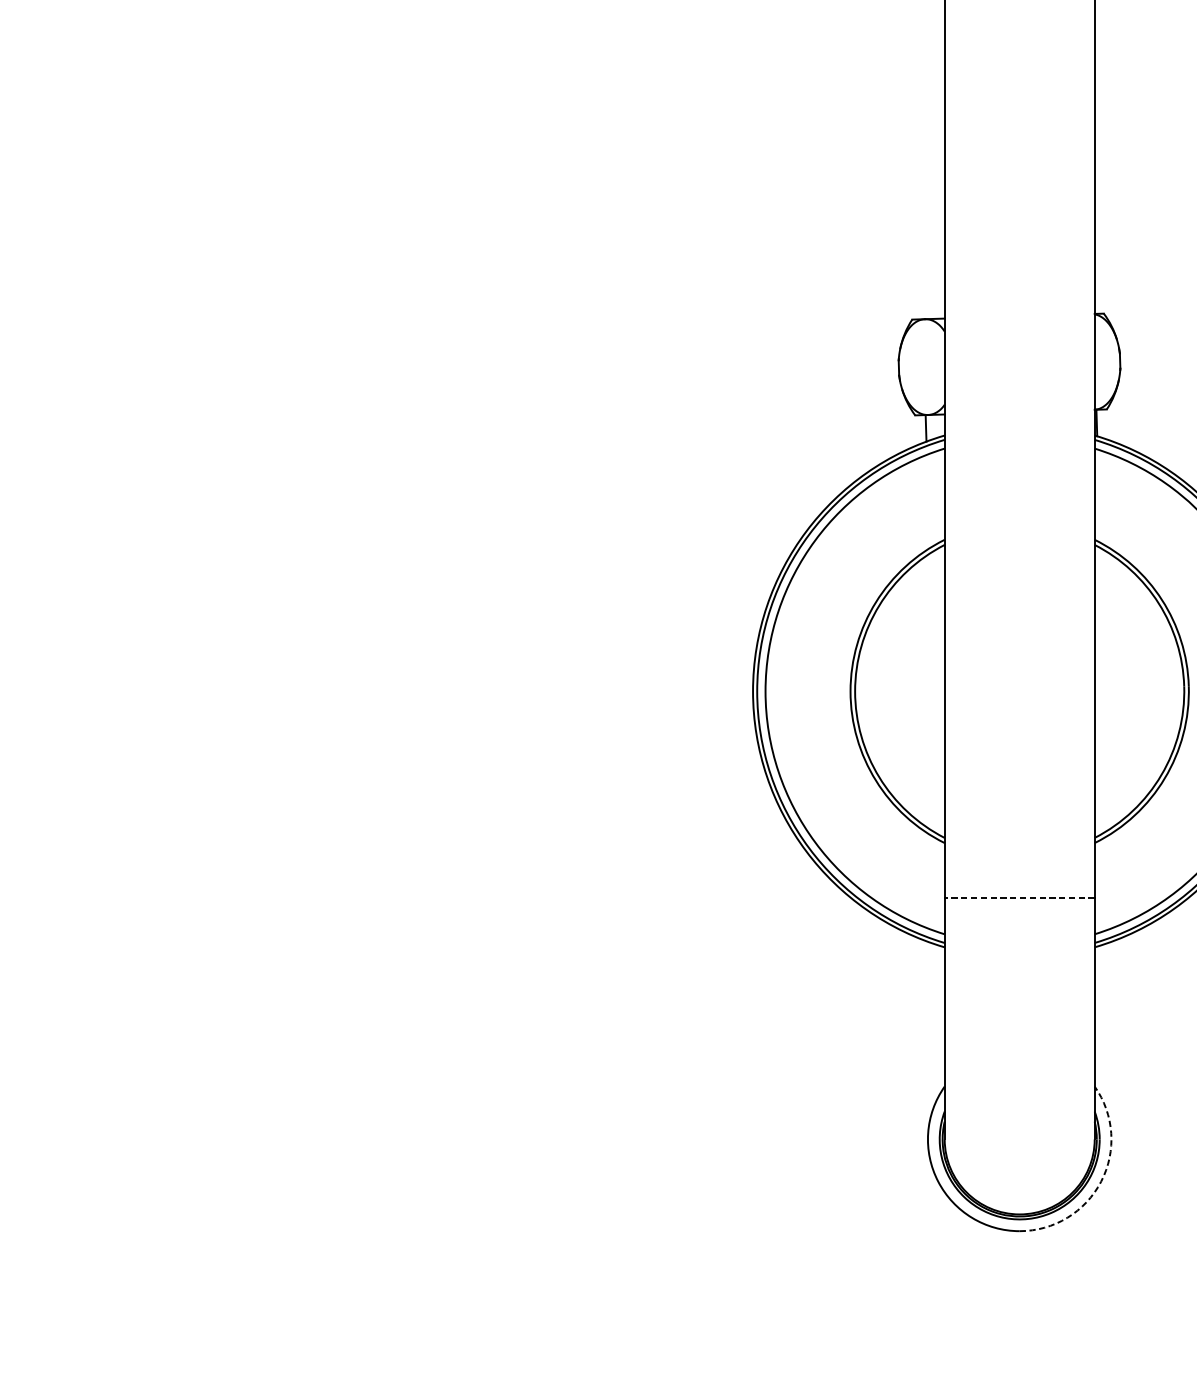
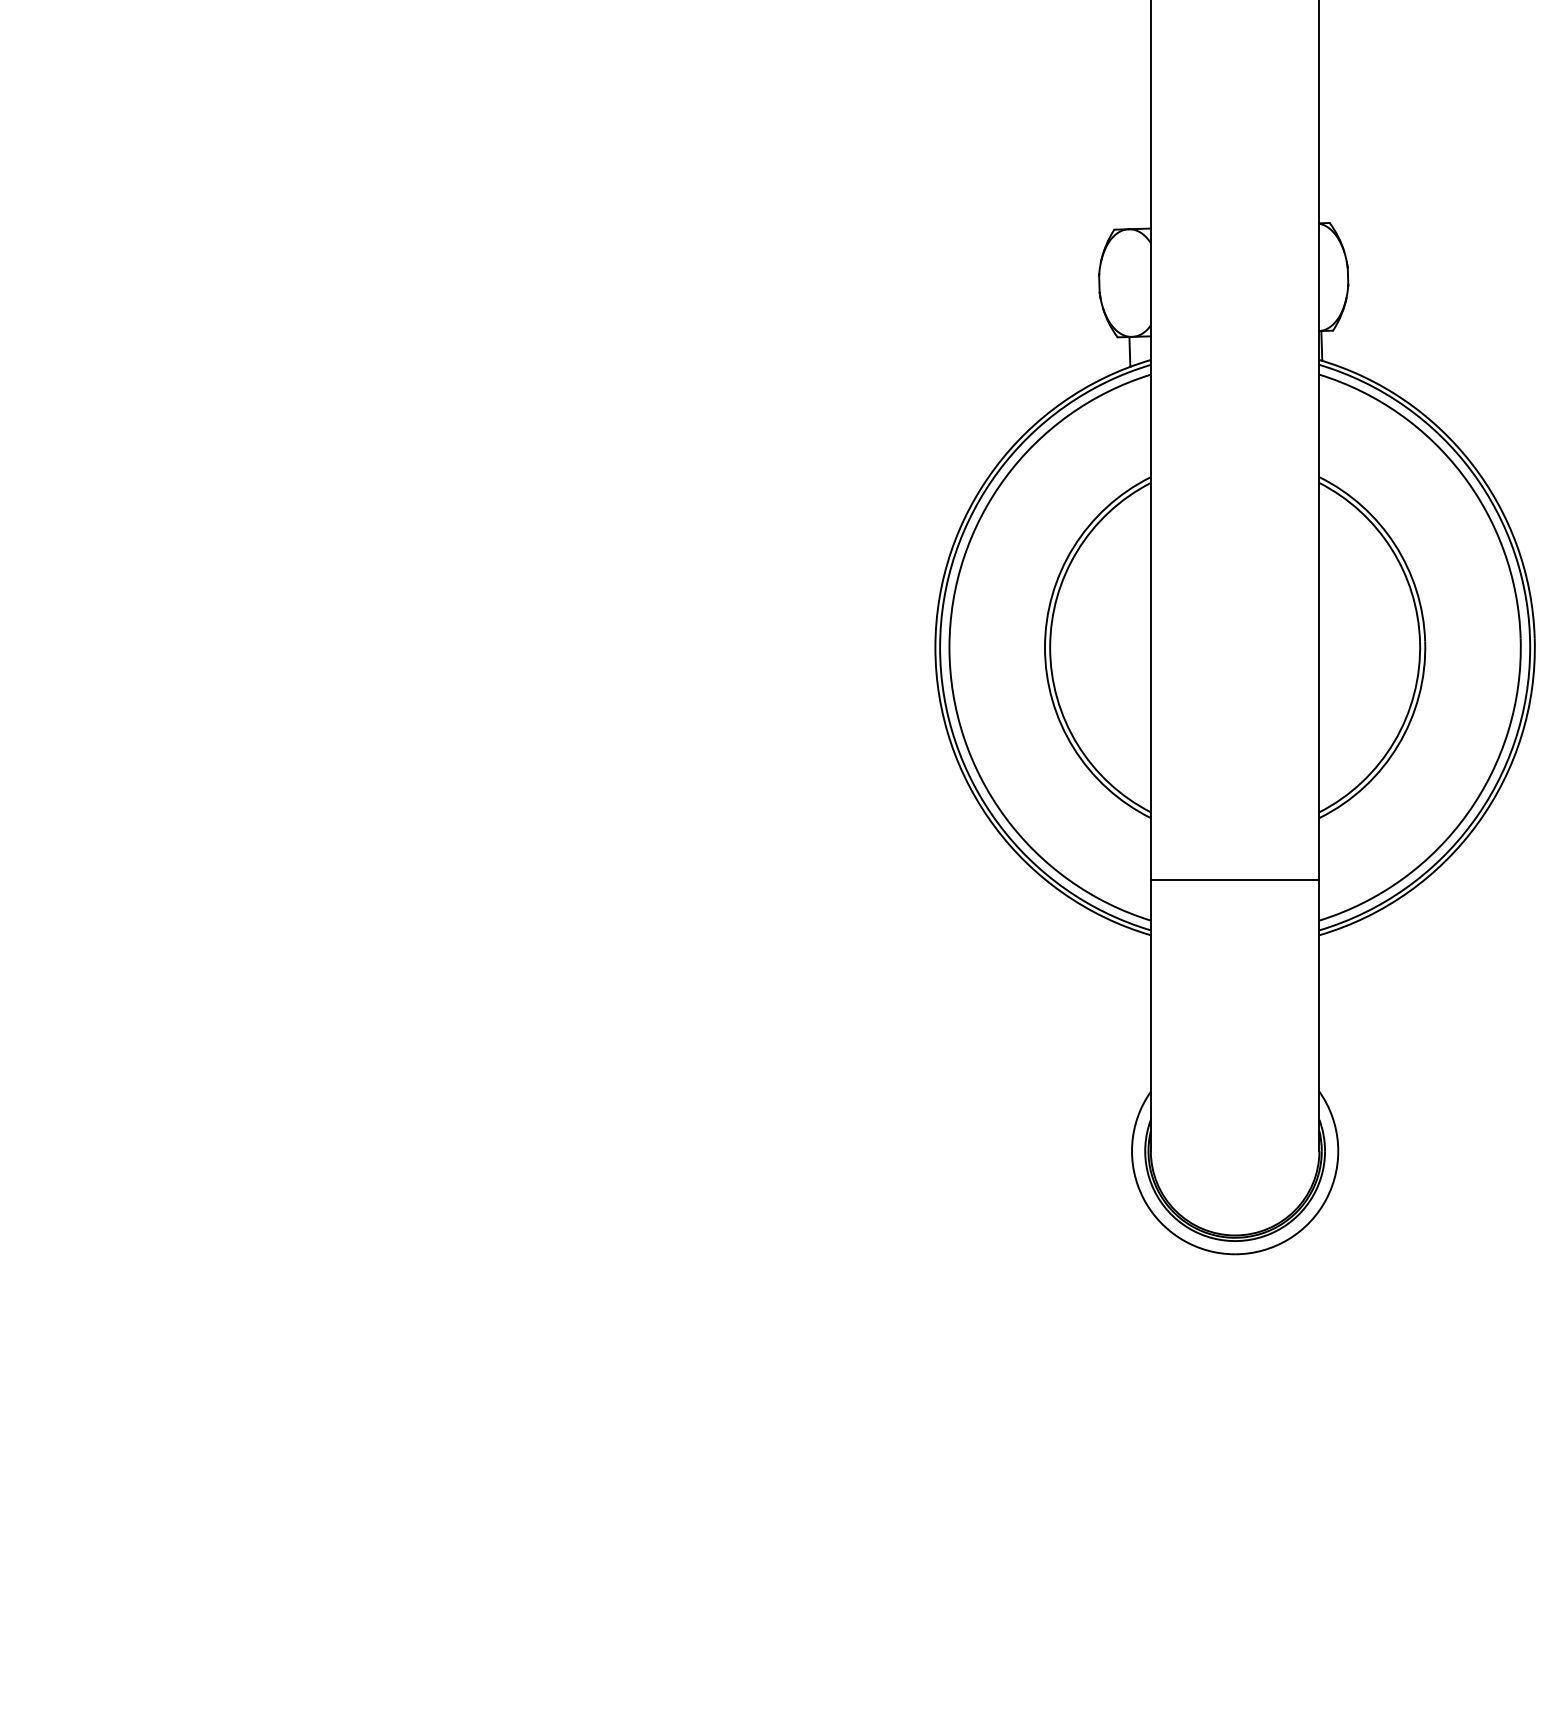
line: (1019, 897) -> (1234, 879), dashed -> solid
arc: (1100, 1181) -> (1326, 1198), dashed -> solid

